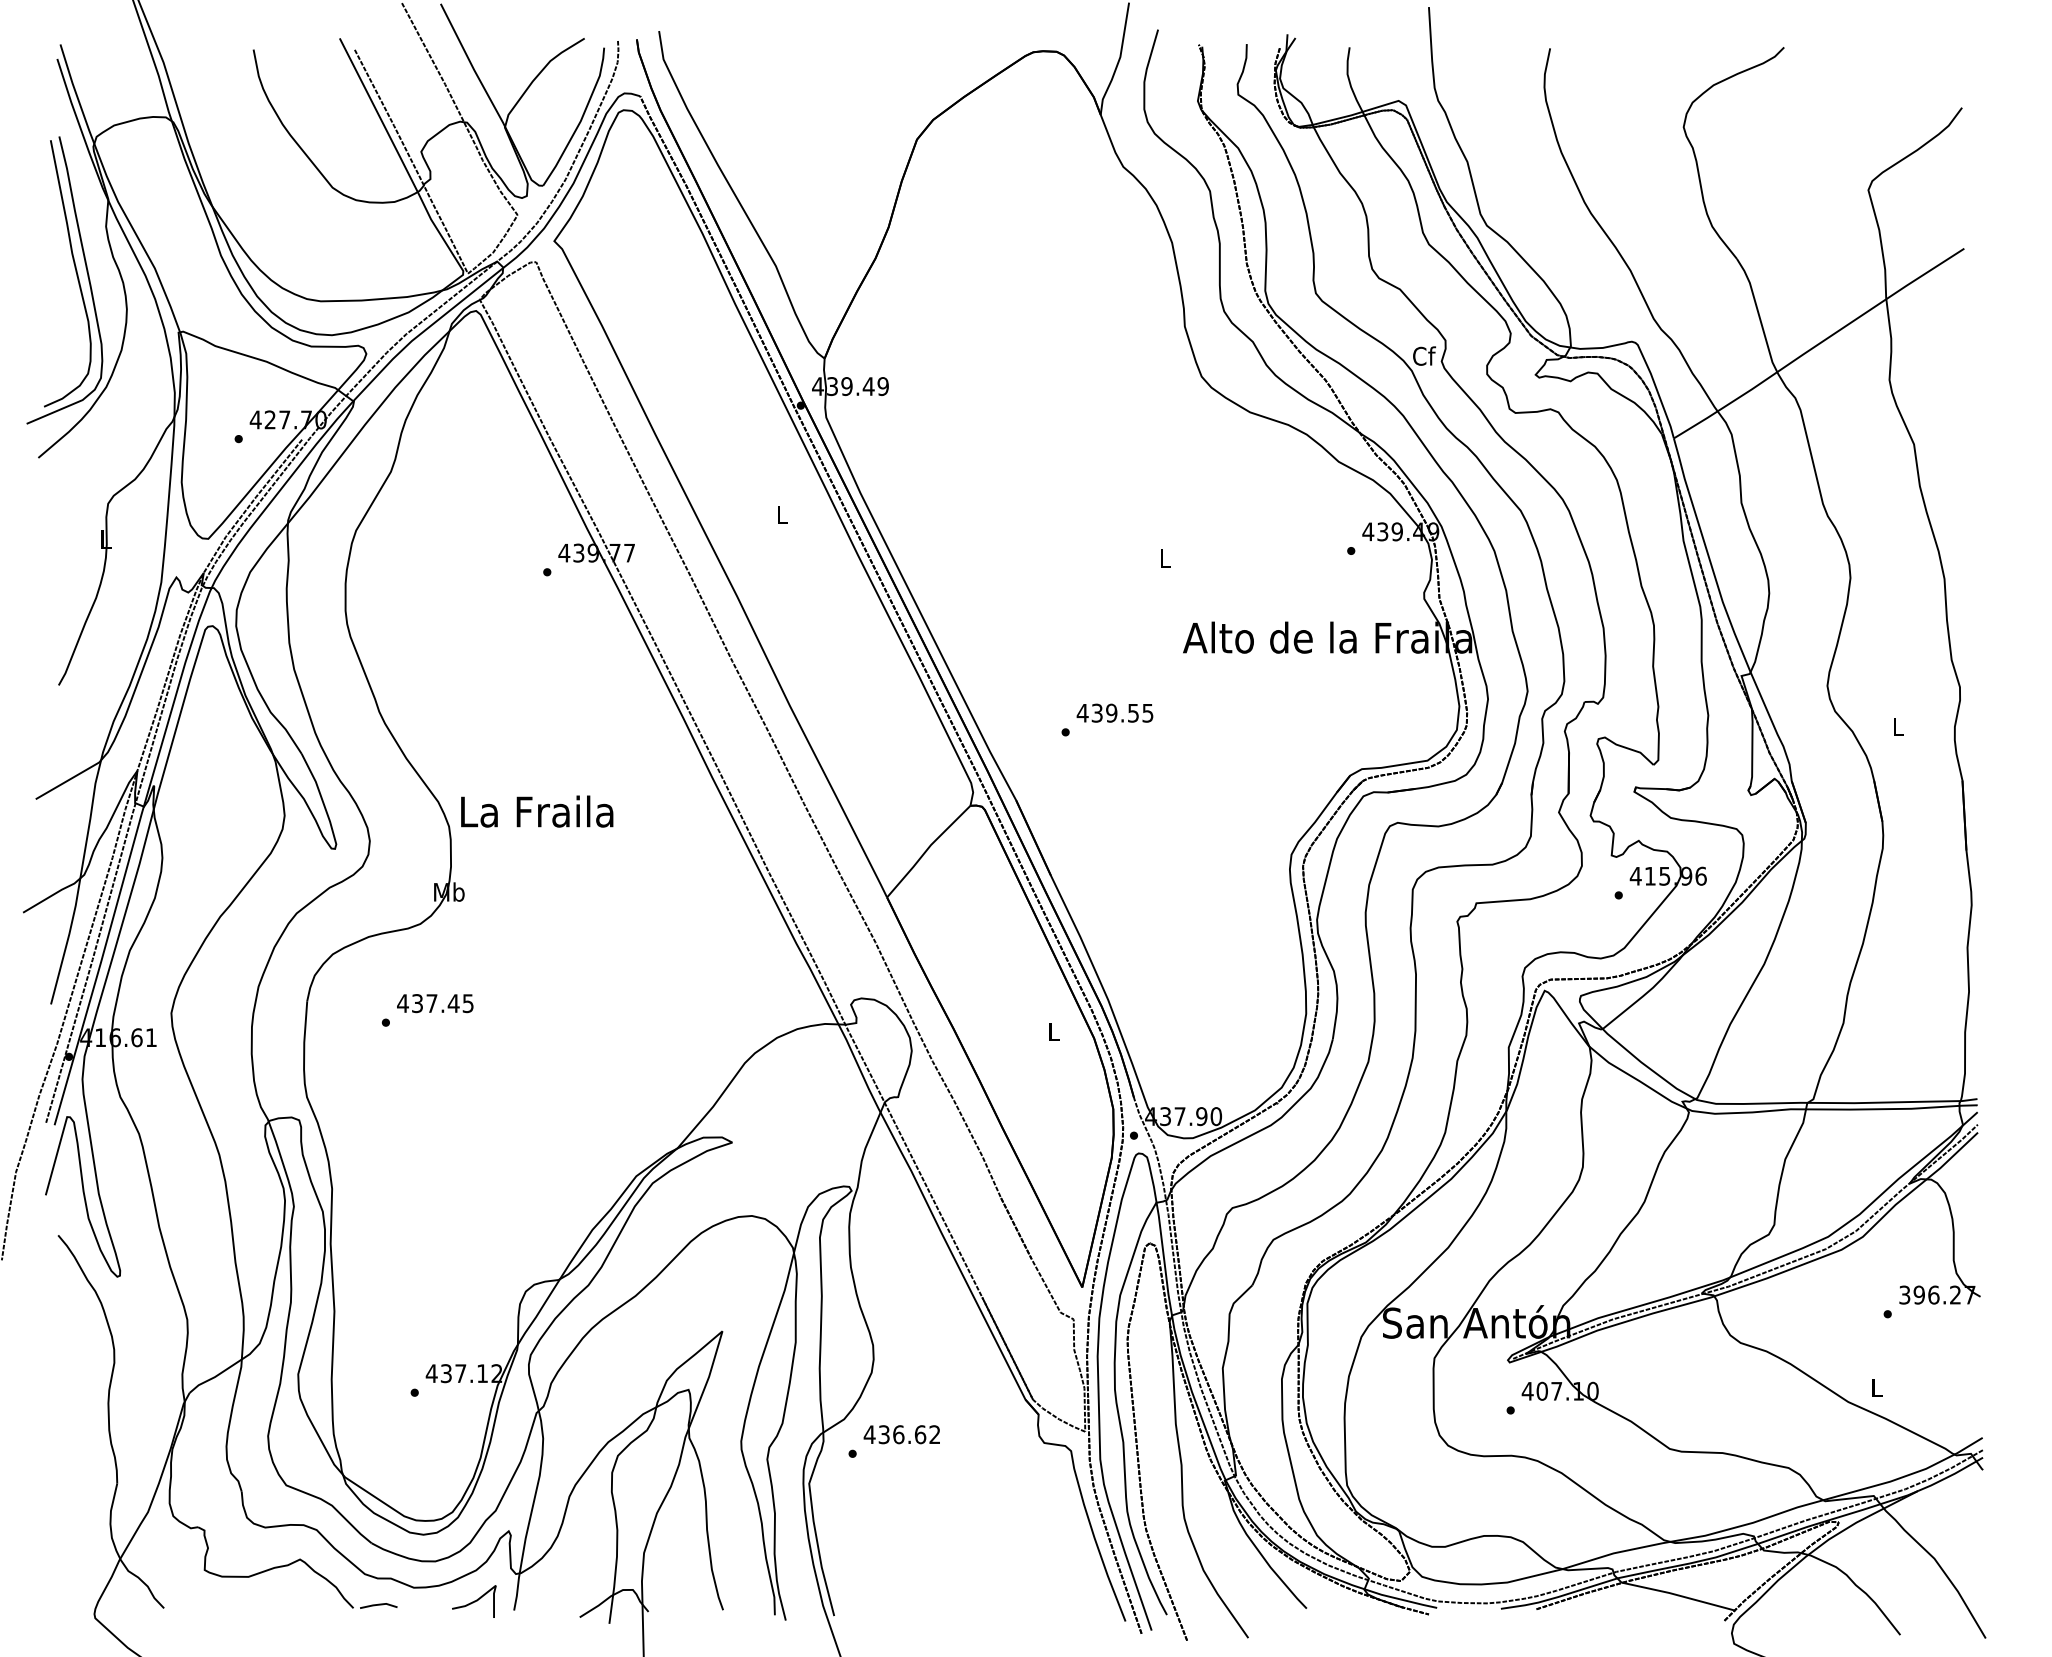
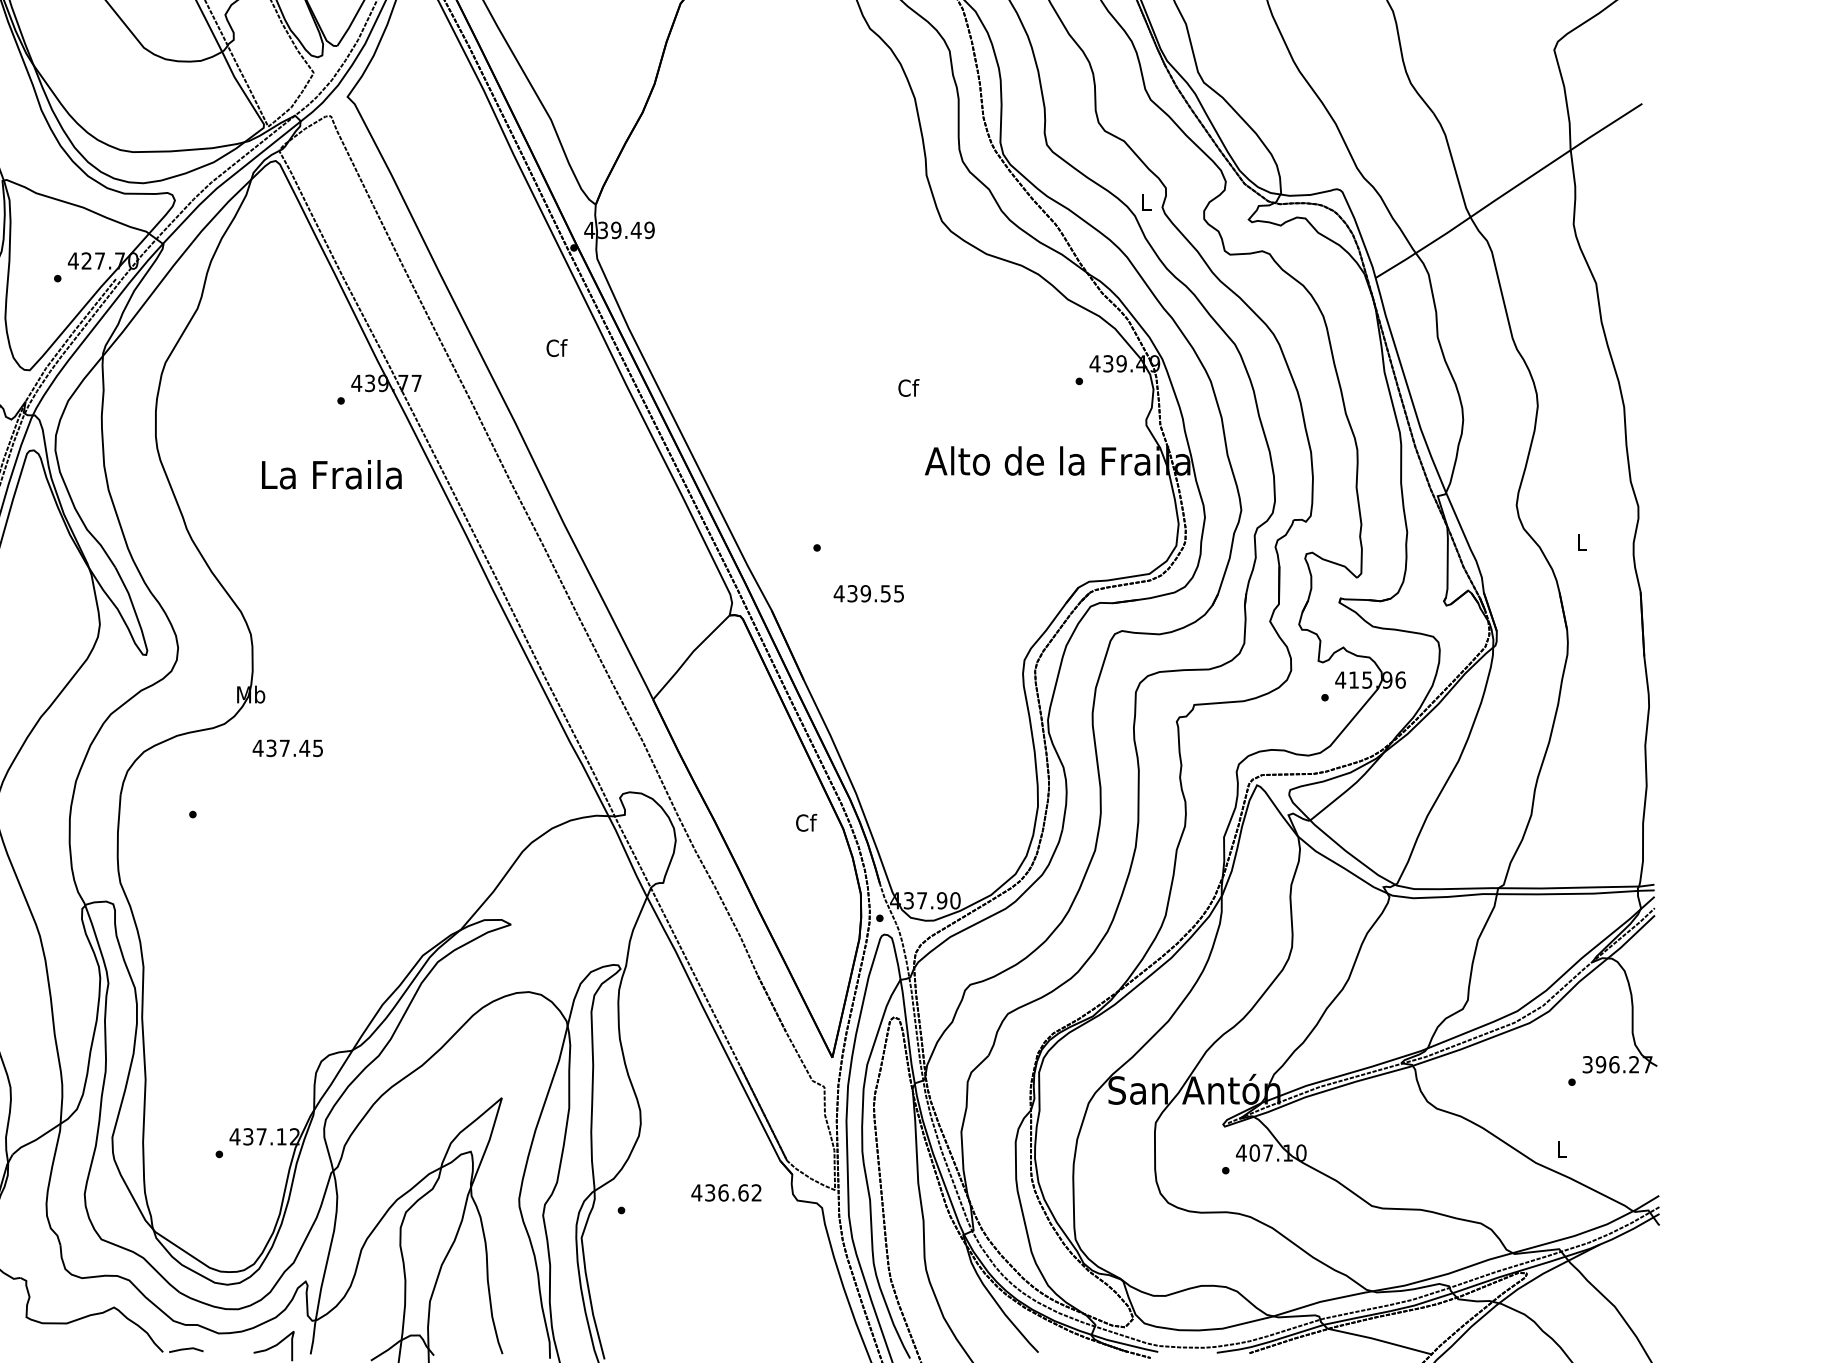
text: (1424, 355) -> (1146, 201), Cf -> L
text: (782, 514) -> (557, 347), L -> Cf
text: (1165, 557) -> (908, 387), L -> Cf
text: (1114, 712) -> (868, 593), moved
text: (537, 811) -> (332, 474), moved
text: (435, 1003) -> (288, 748), moved
text: (1053, 1031) -> (805, 822), L -> Cf
text: (901, 1434) -> (726, 1192), moved

